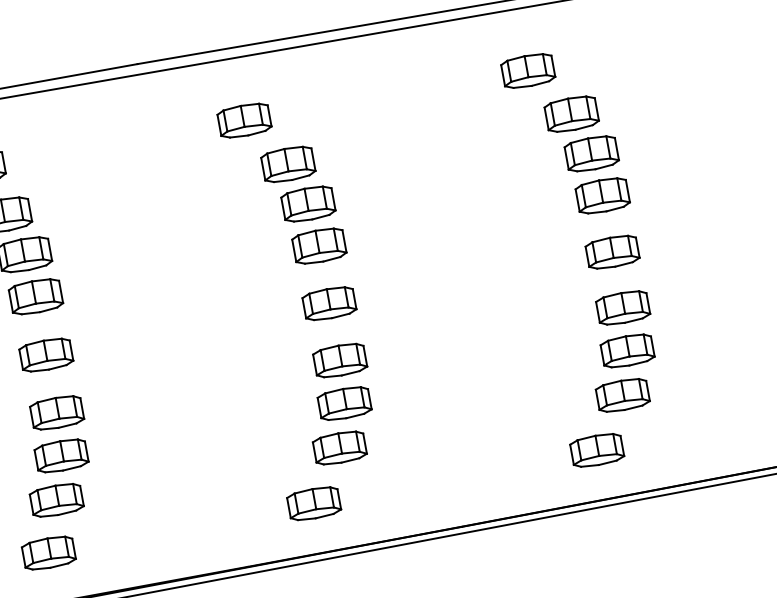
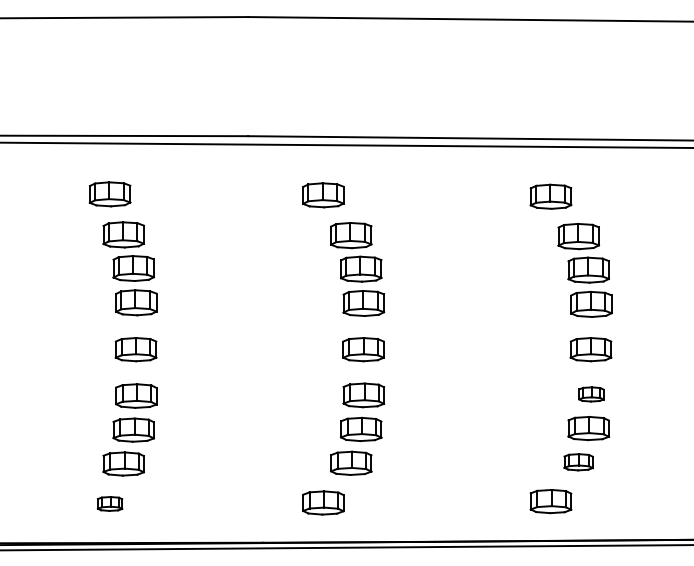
part: (623, 307) -> (591, 394), size x0.6
part: (622, 394) -> (578, 461), size x0.7
part: (48, 552) -> (109, 503), size x0.6

